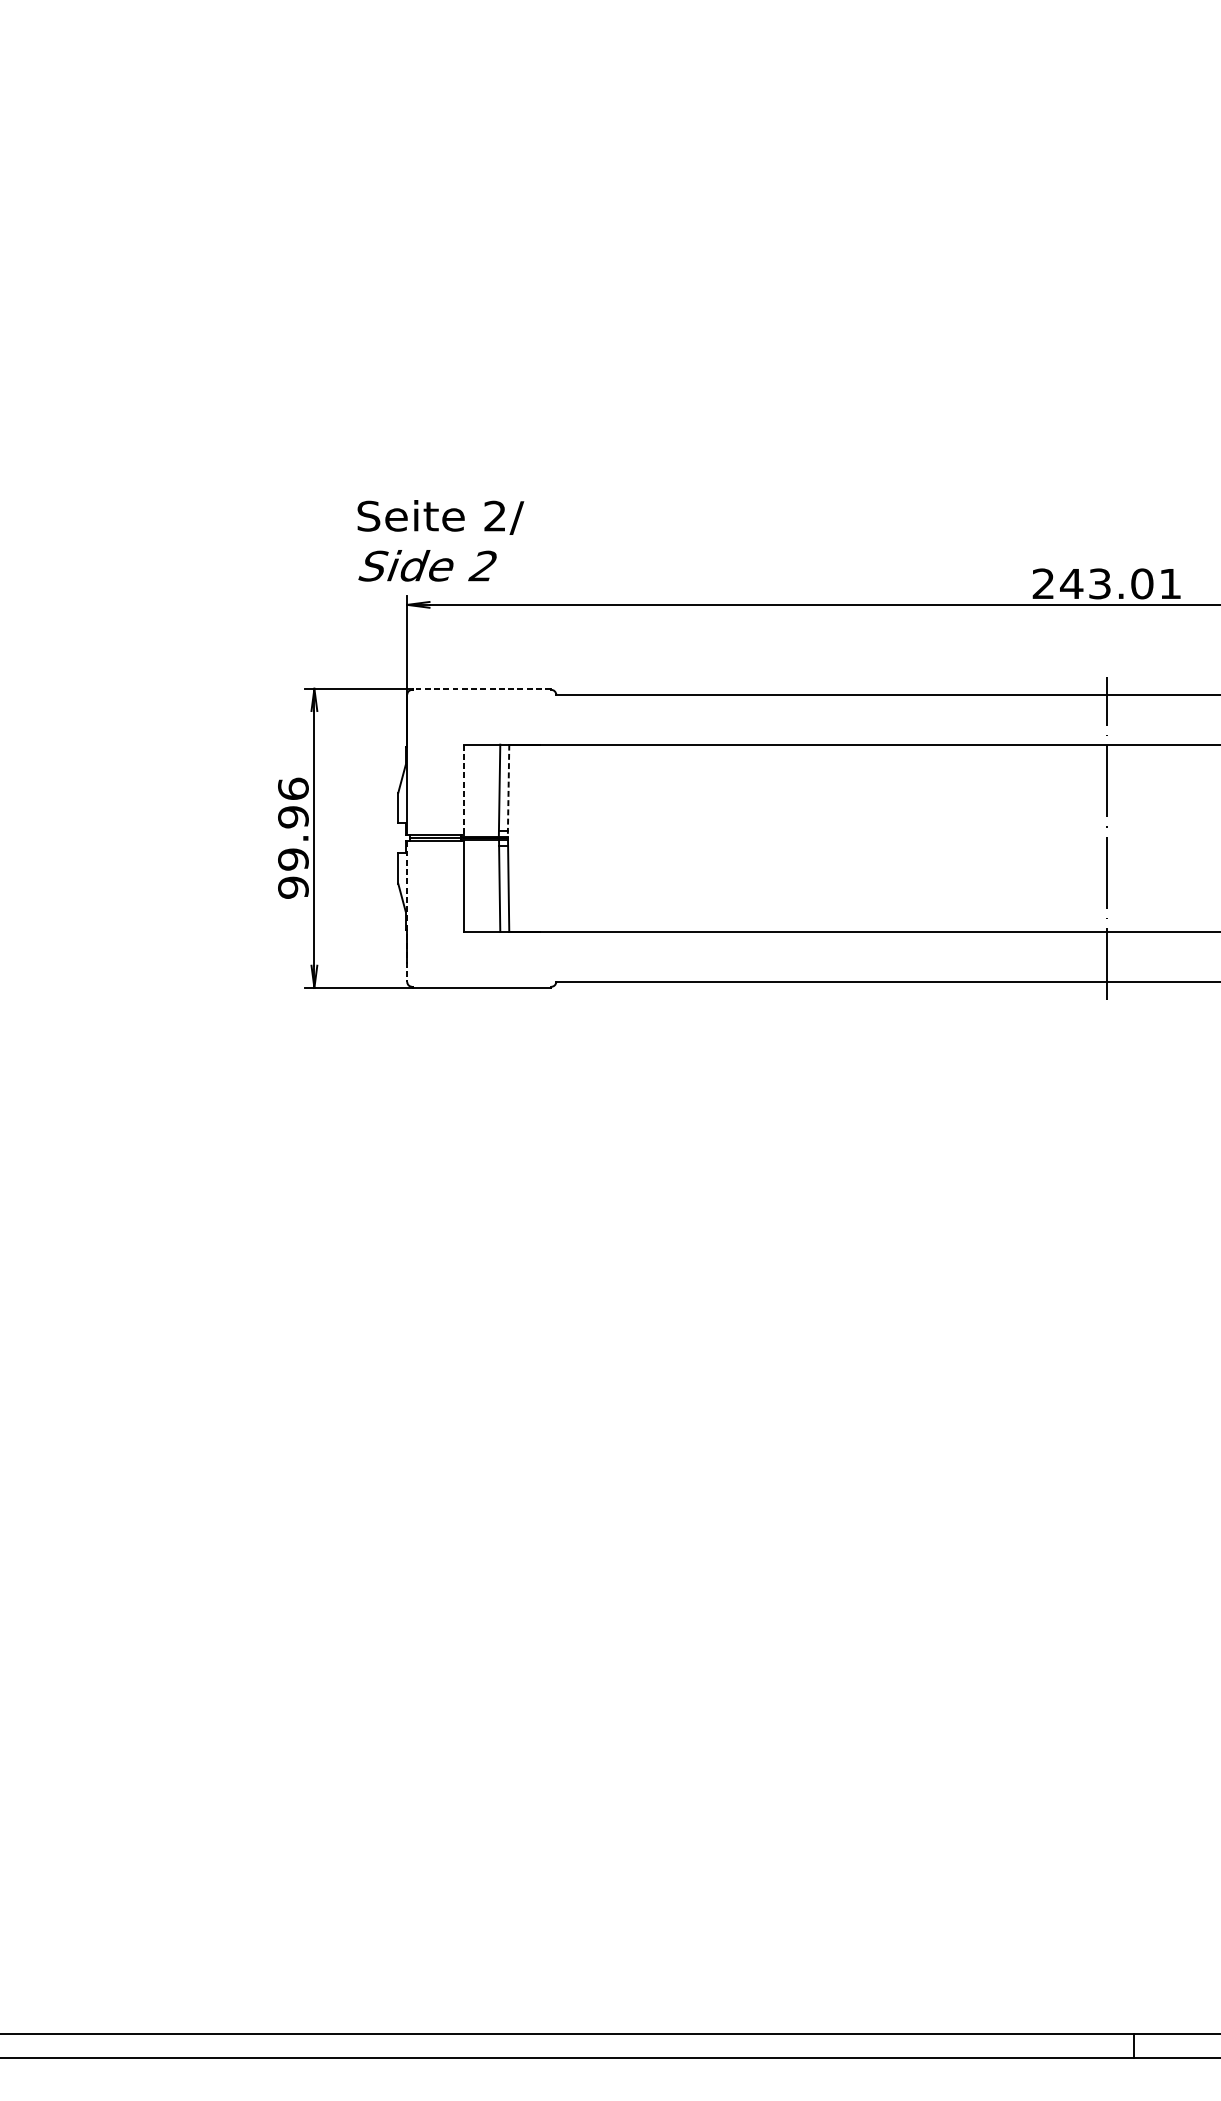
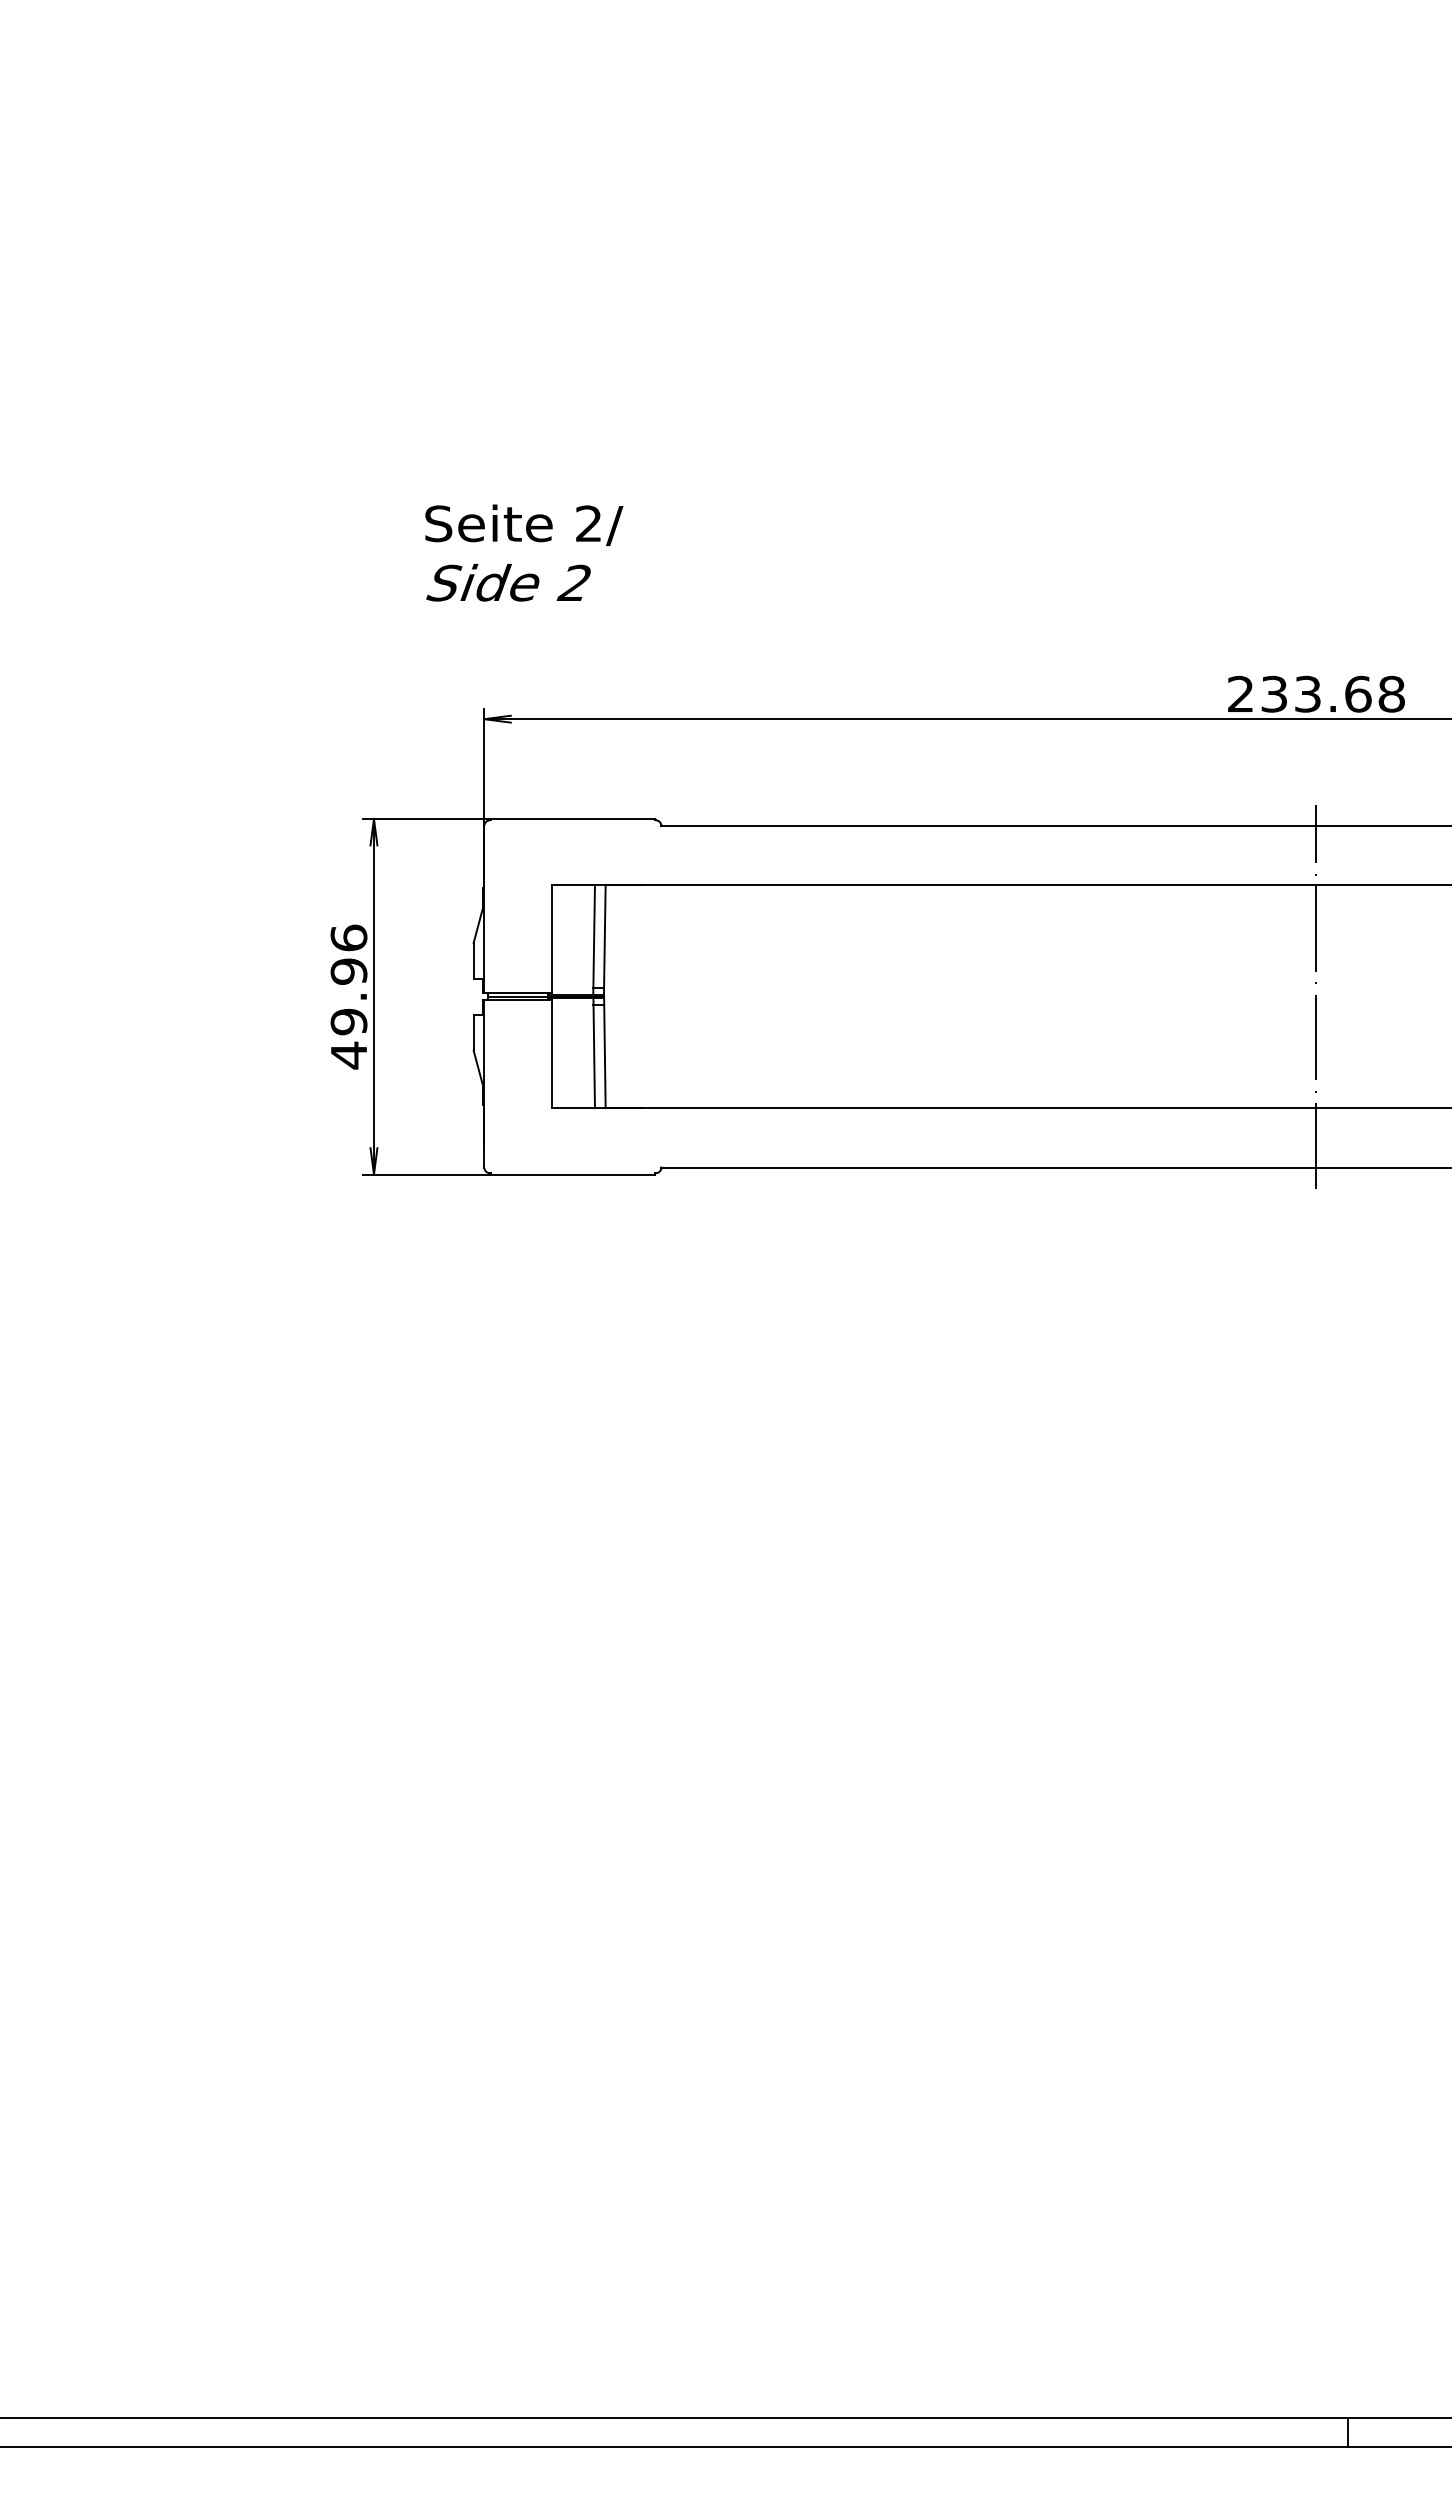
text: (441, 540) -> (524, 552), moved
text: (1120, 583) -> (1332, 693), 243.01 -> 233.68
line: (482, 688) -> (573, 818), dashed -> solid
line: (464, 790) -> (552, 939), dashed -> solid
line: (508, 791) -> (604, 941), dashed -> solid
text: (292, 887) -> (348, 1055), 99.96 -> 49.96
line: (407, 911) -> (484, 1083), dashed -> solid

